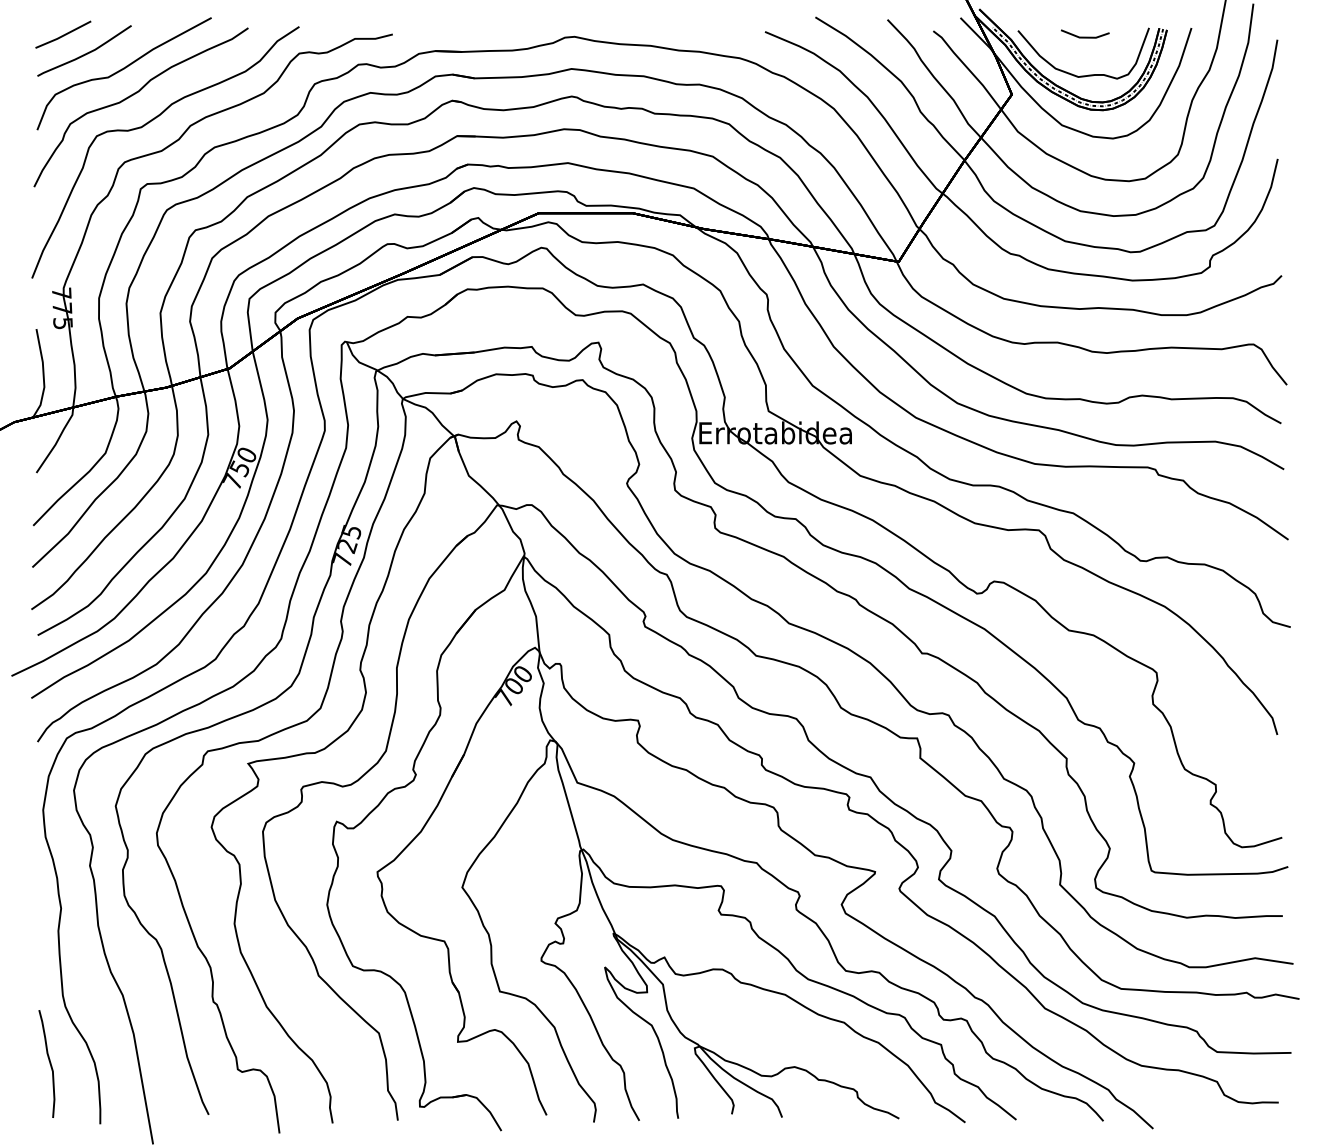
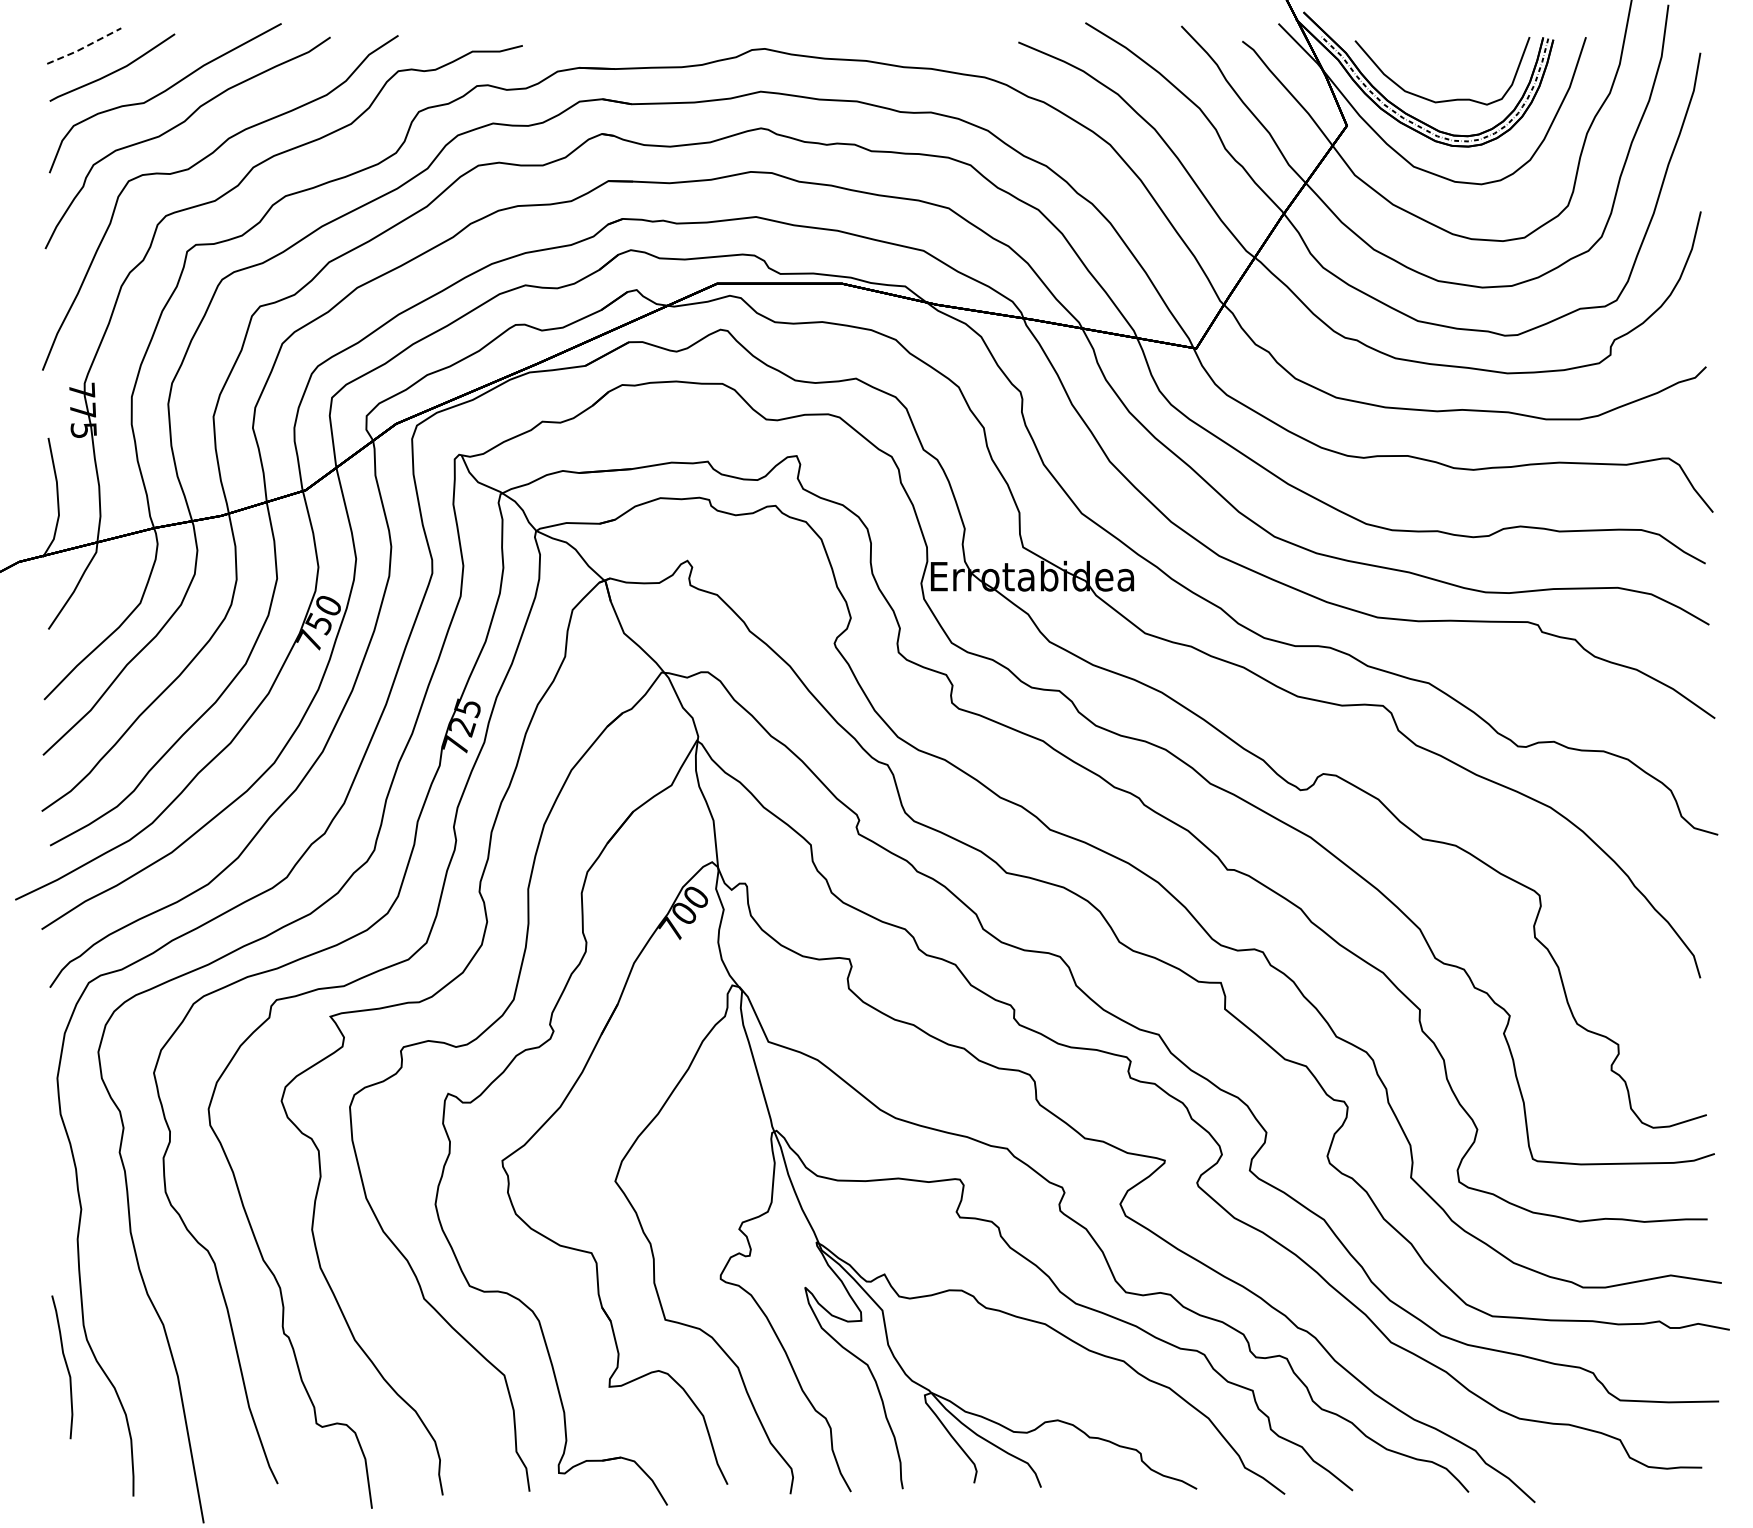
line: (63, 35) -> (84, 47), solid -> dashed
line: (1085, 37) -> (1444, 49), removed
curve: (49, 1062) -> (65, 1365), moved

